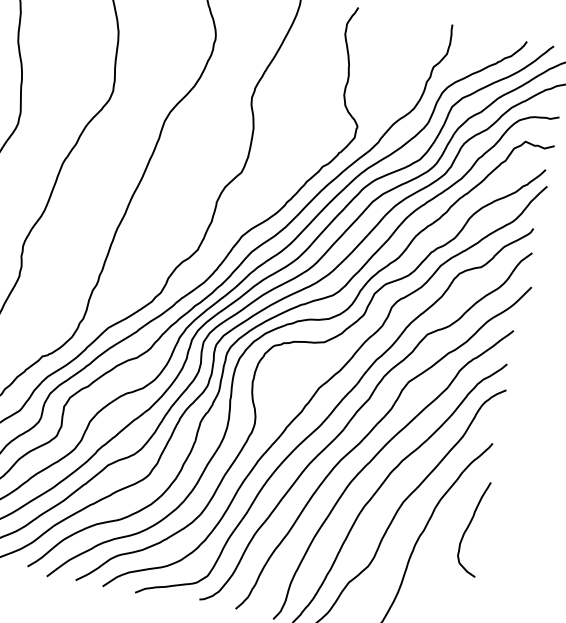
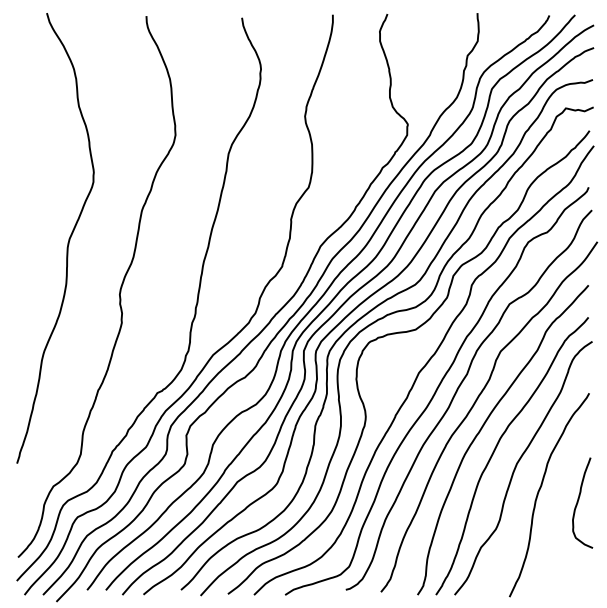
curve: (469, 526) -> (578, 502), moved

